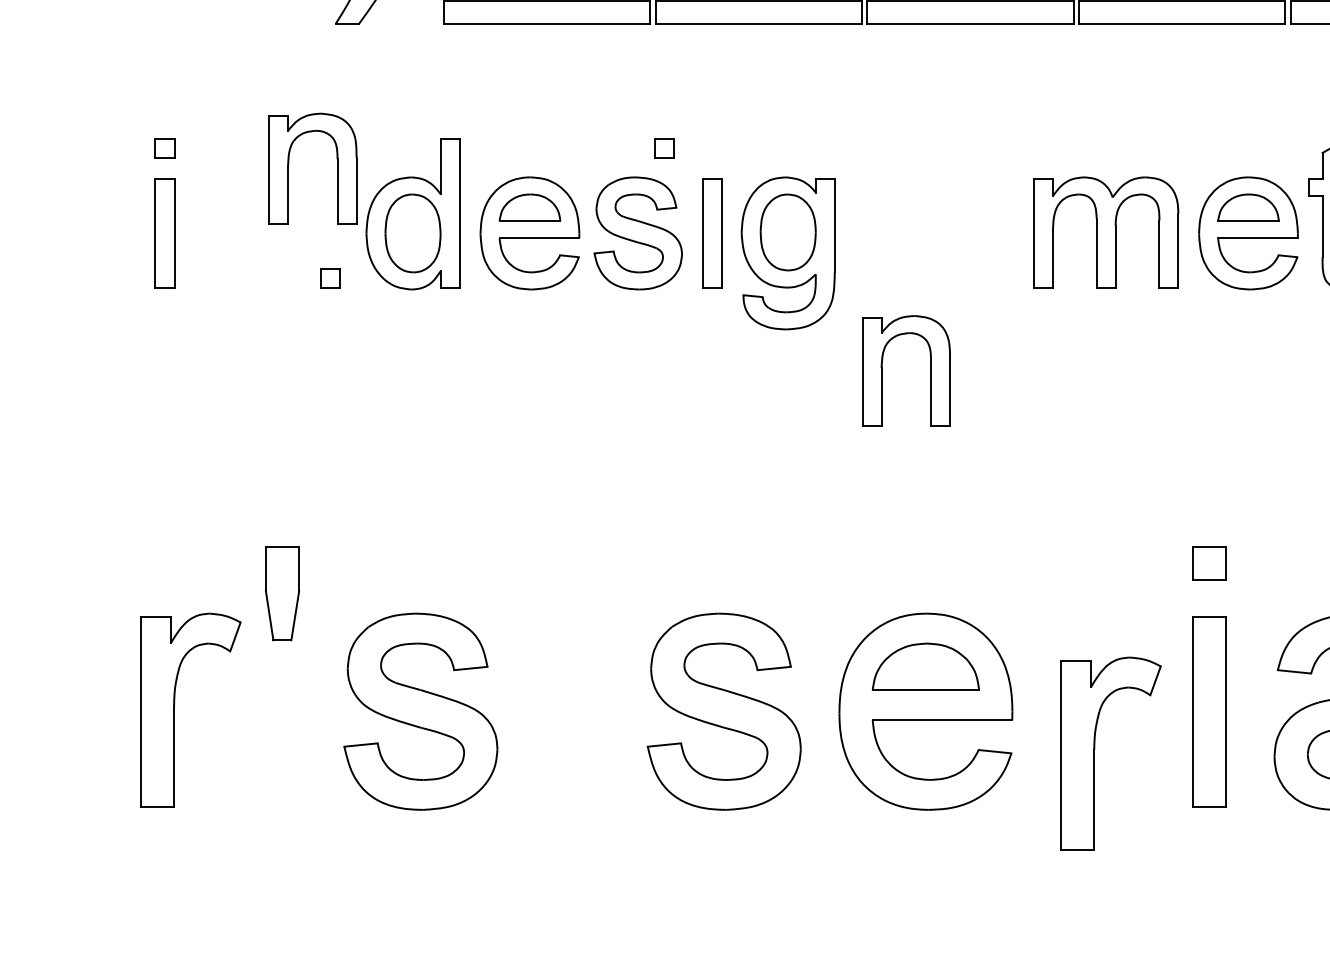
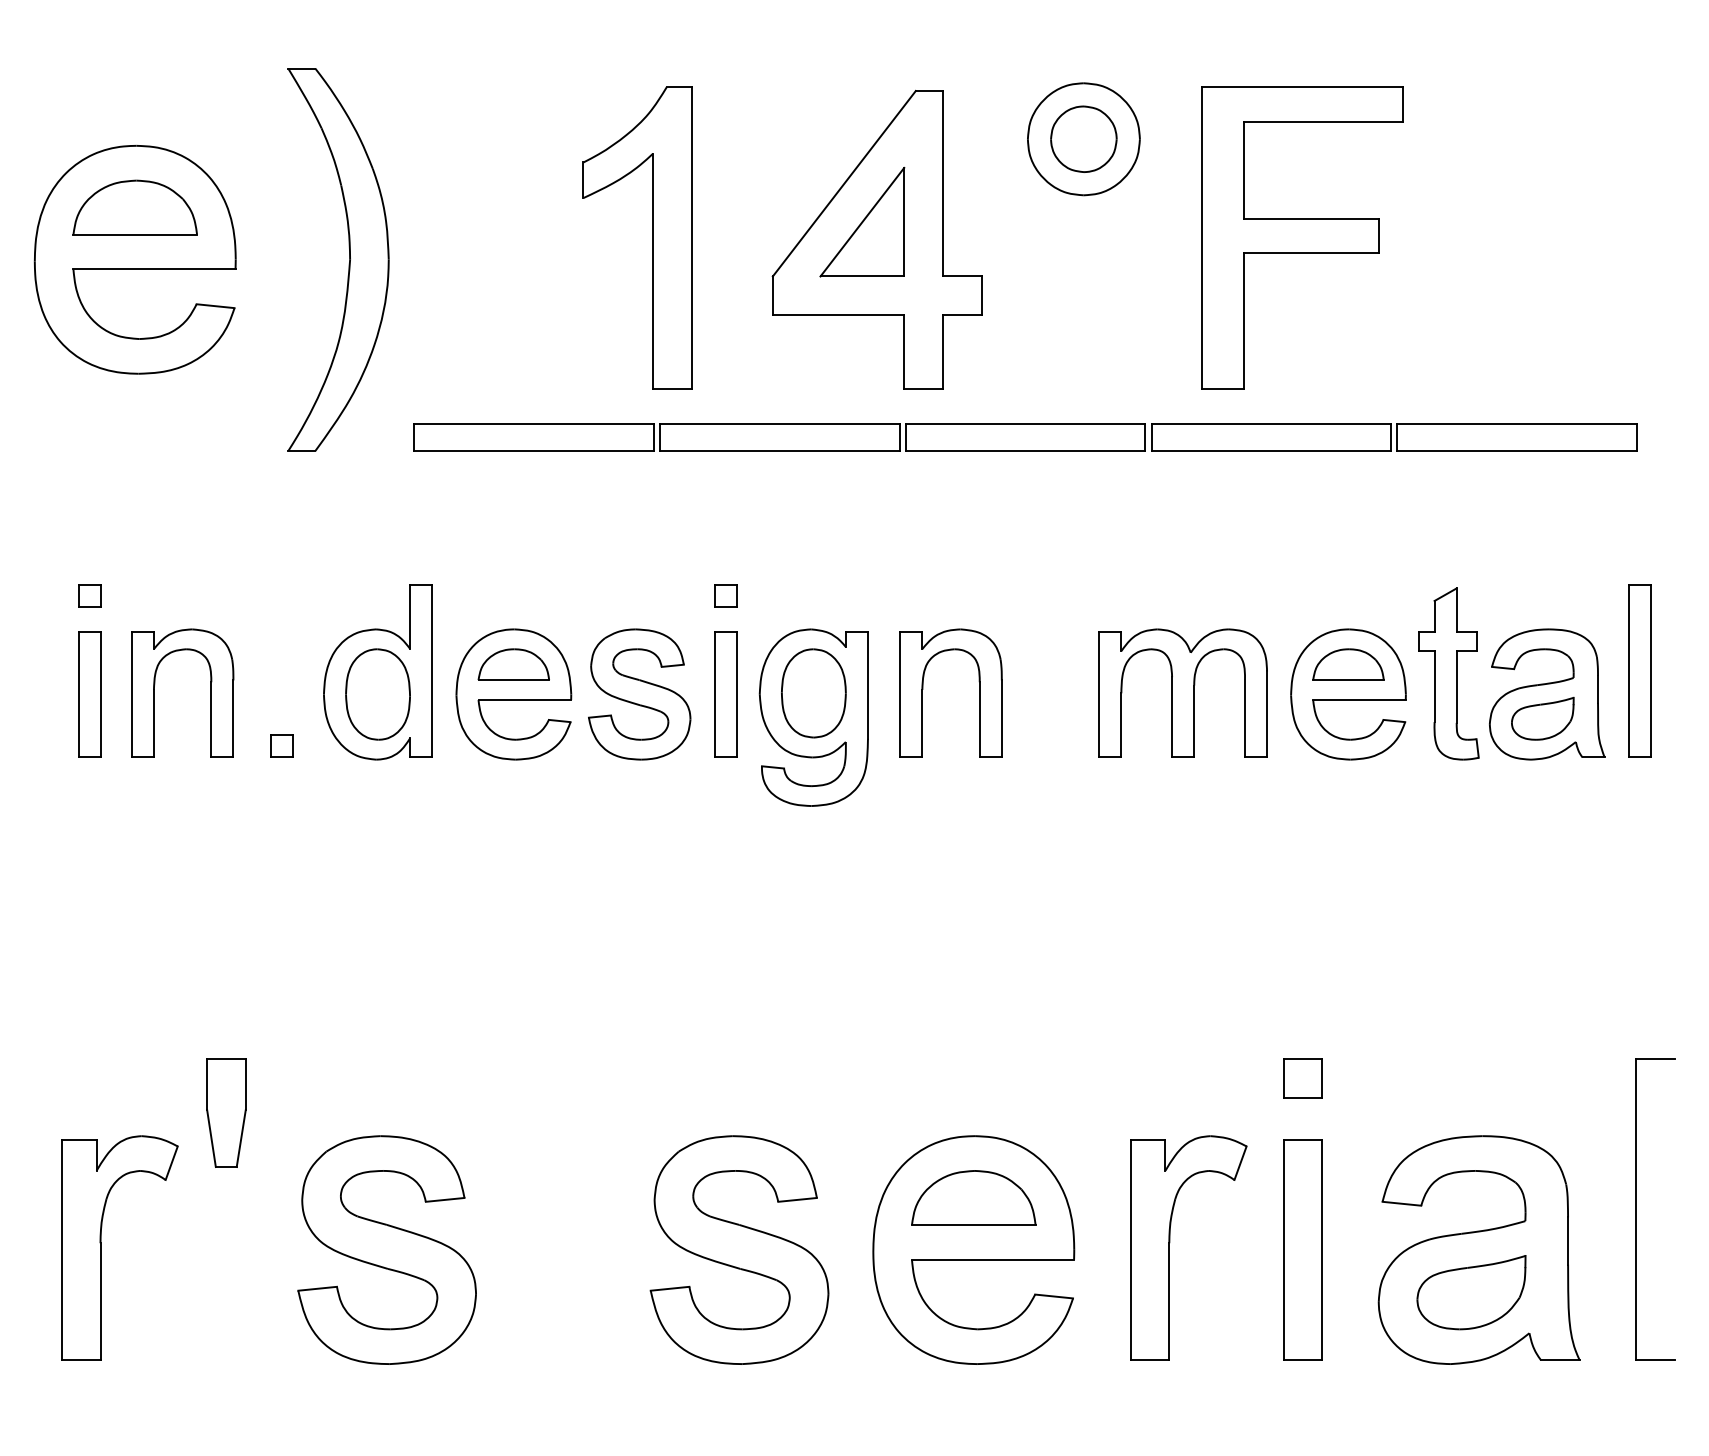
part: (663, 148) -> (725, 595), moved
part: (288, 168) -> (154, 692), moved
part: (882, 367) -> (923, 689), moved
part: (1095, 749) -> (1170, 1242), moved

